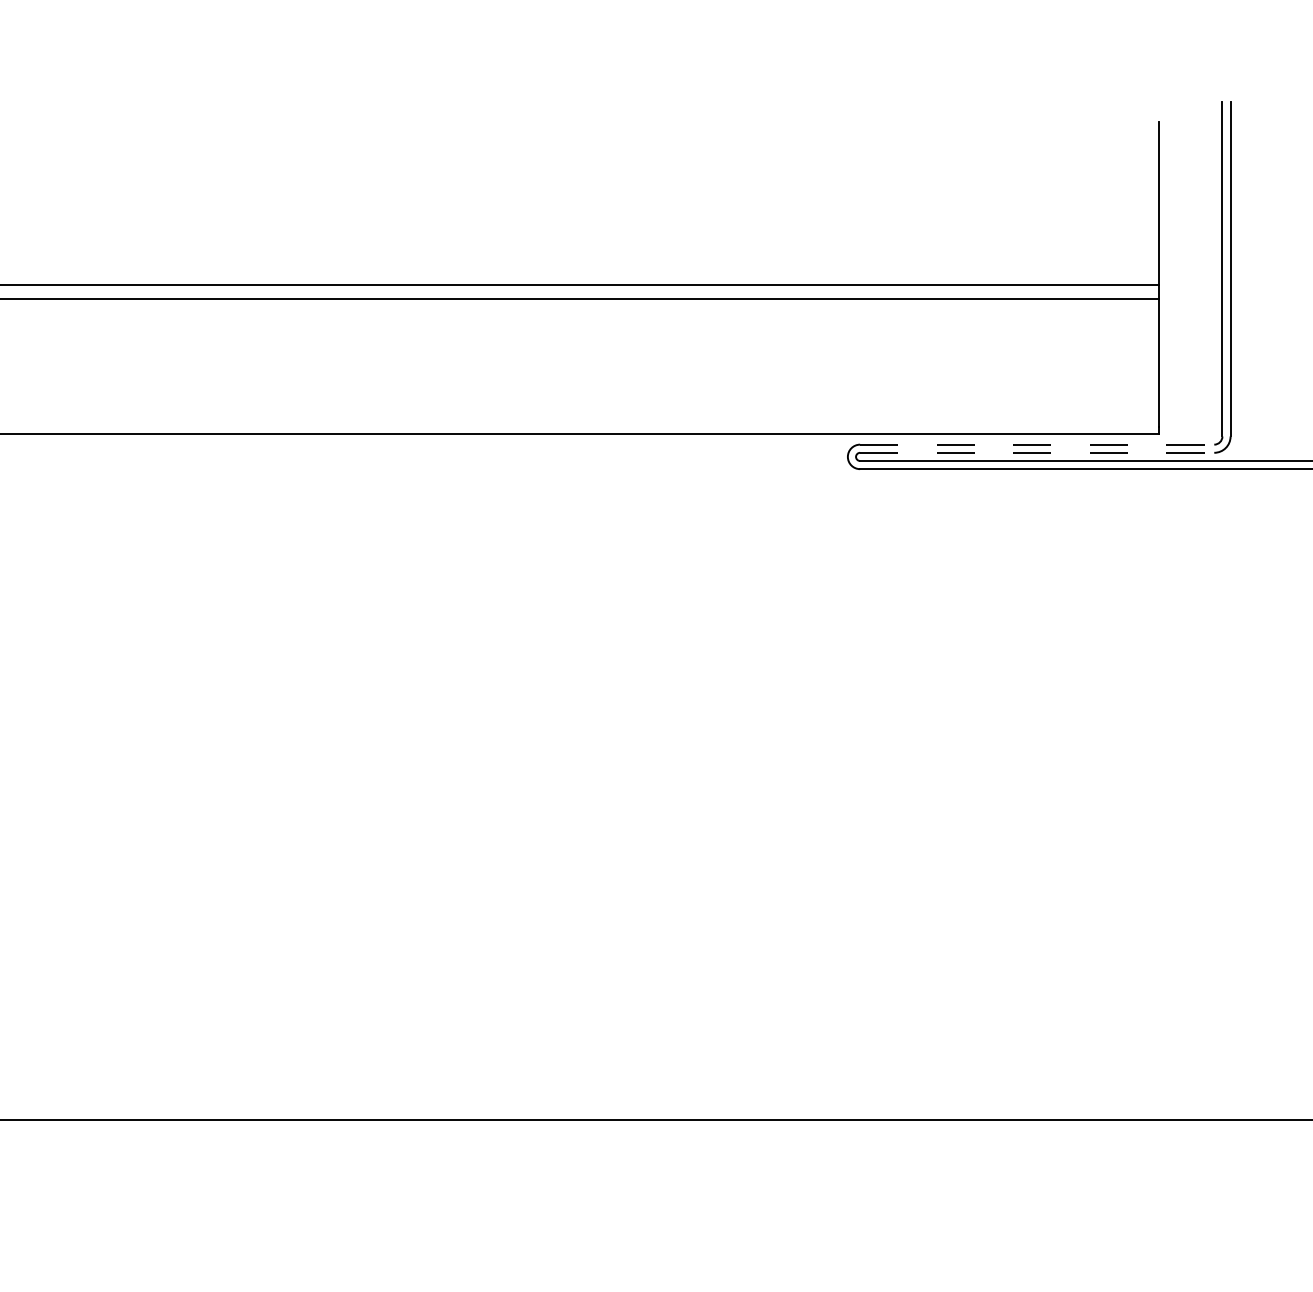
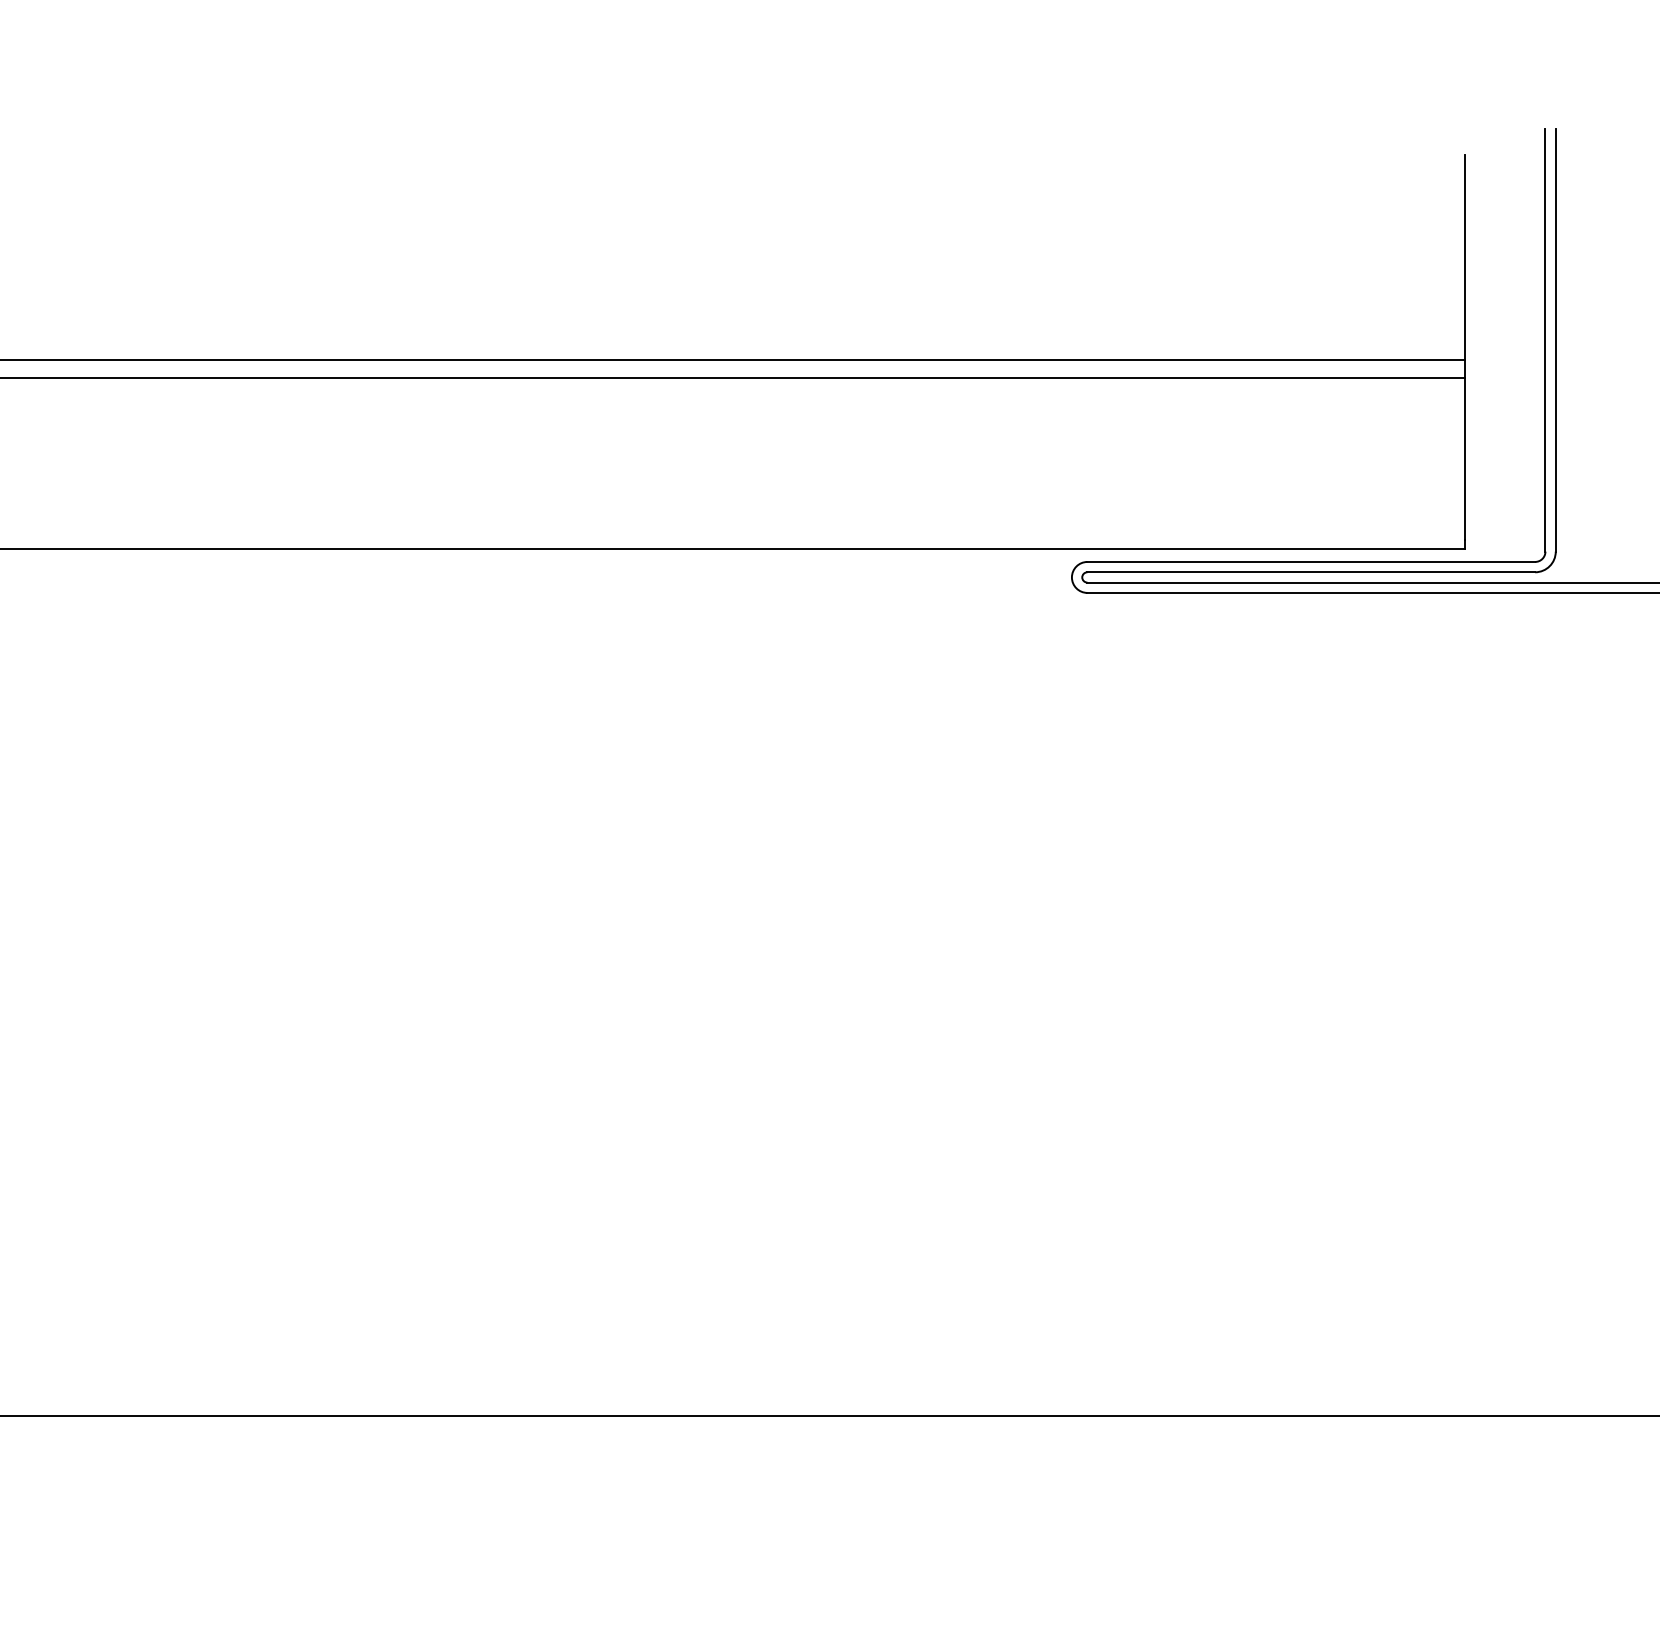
line: (1037, 444) -> (1311, 561), dashed -> solid
line: (1037, 452) -> (1311, 571), dashed -> solid

